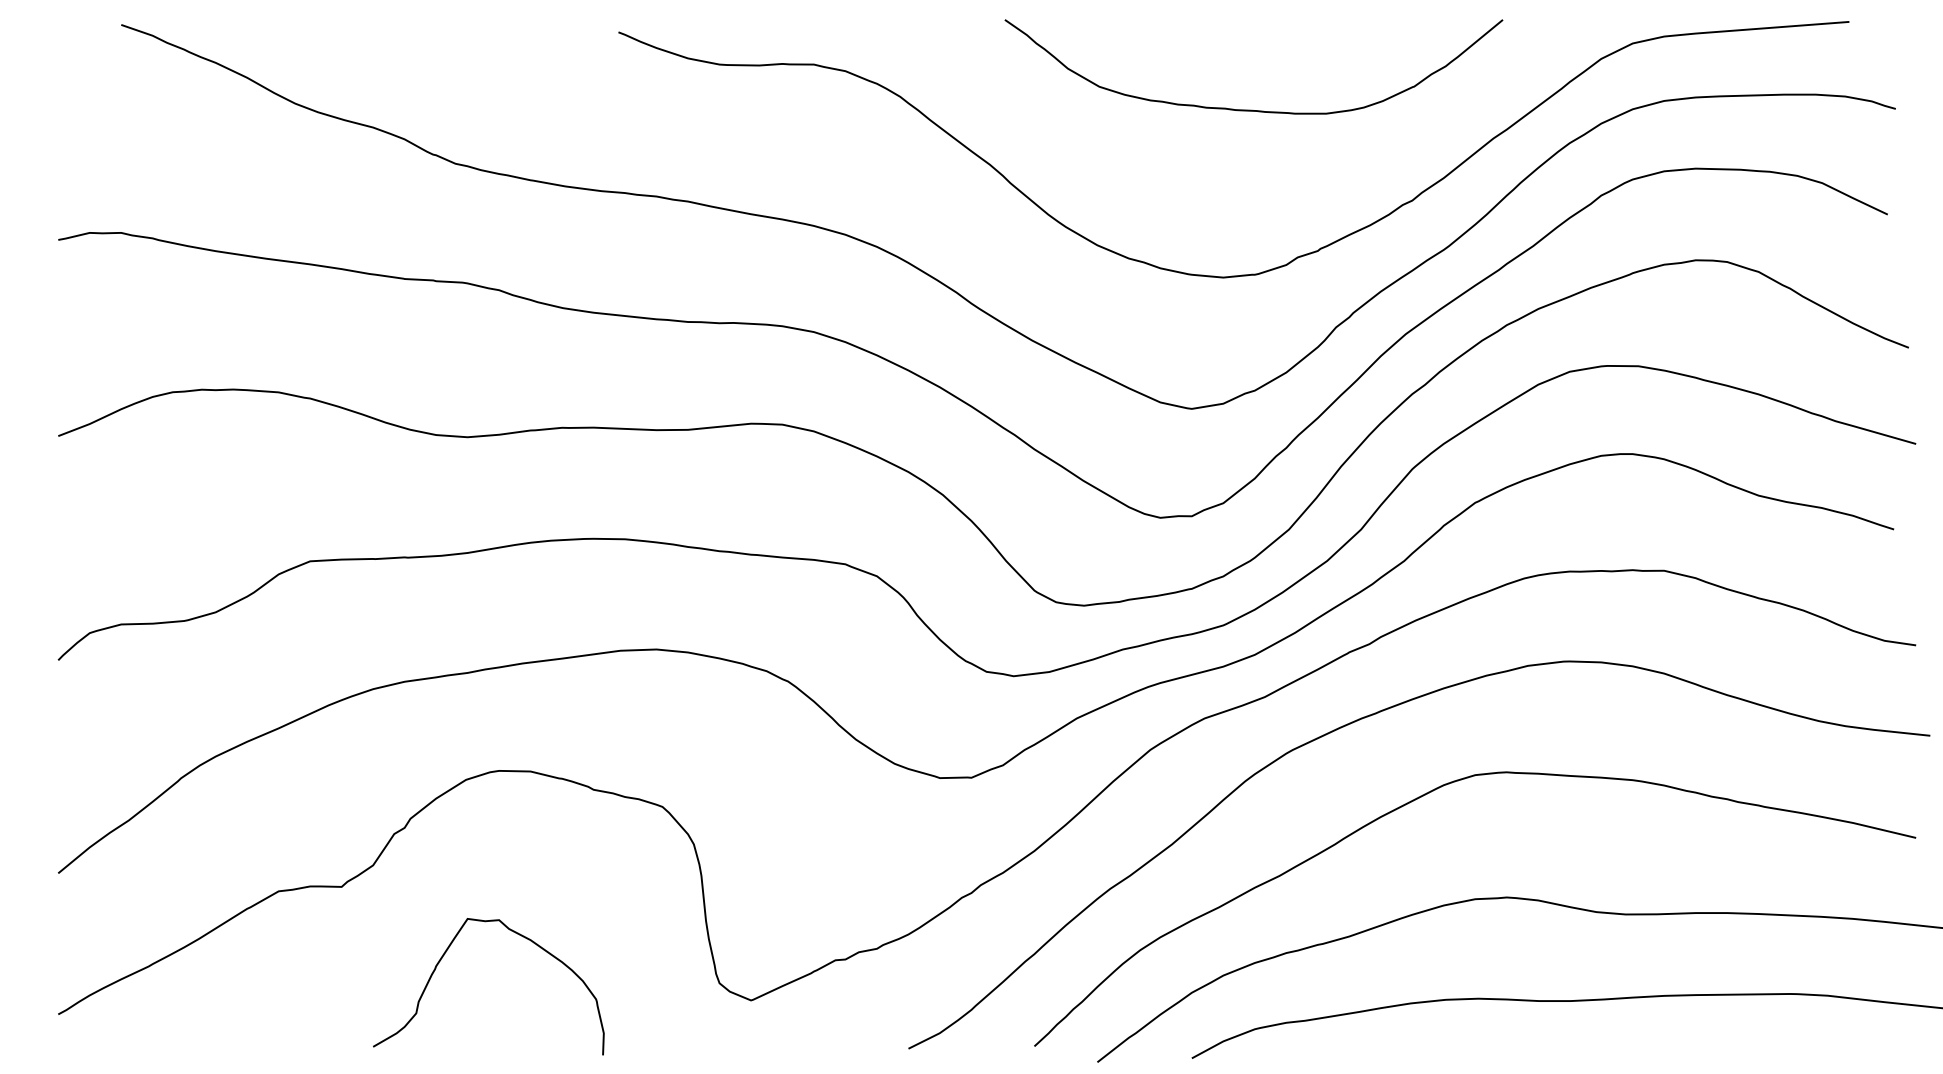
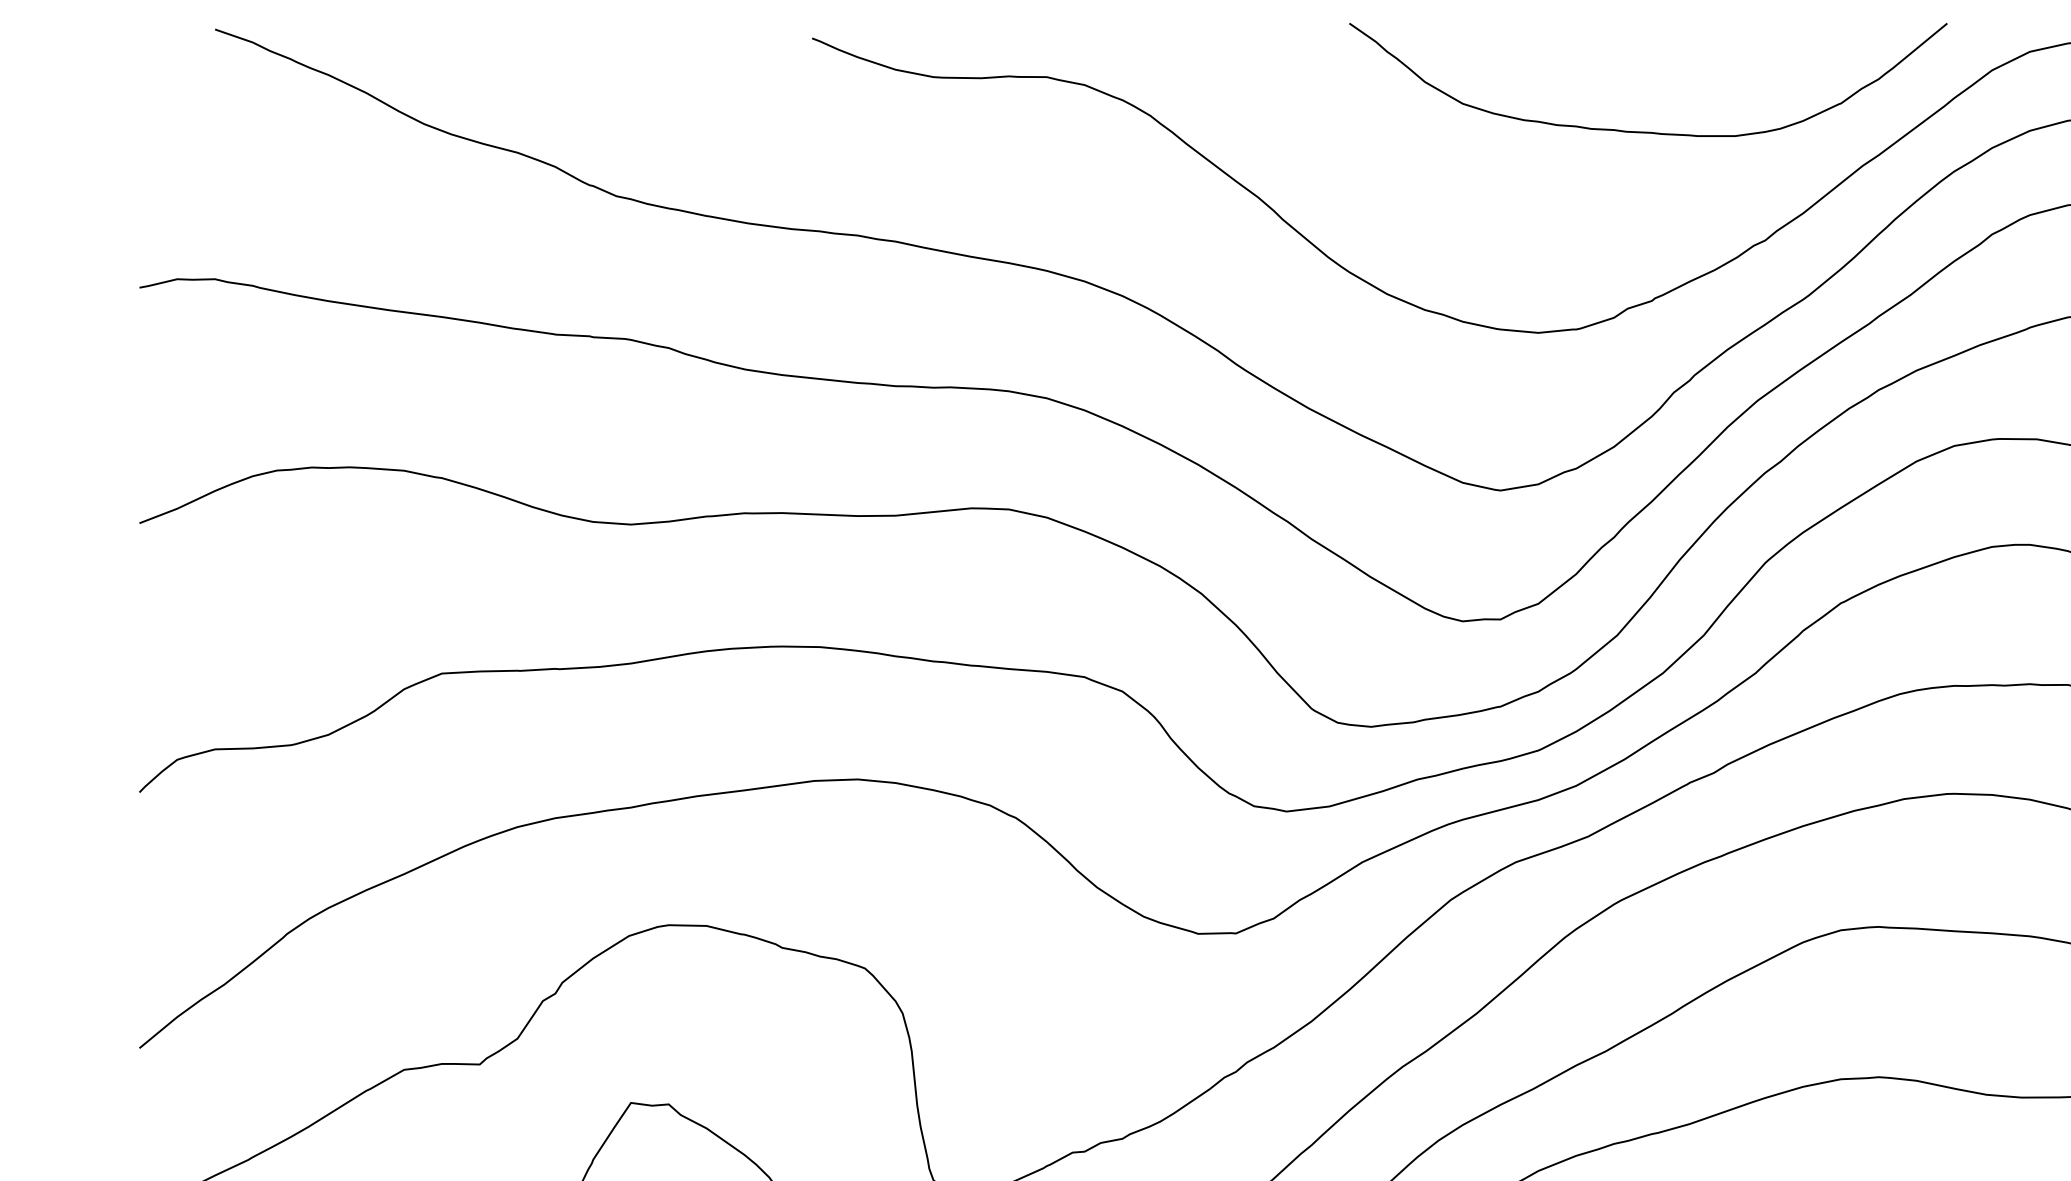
curve: (1252, 109) -> (1646, 131), moved

